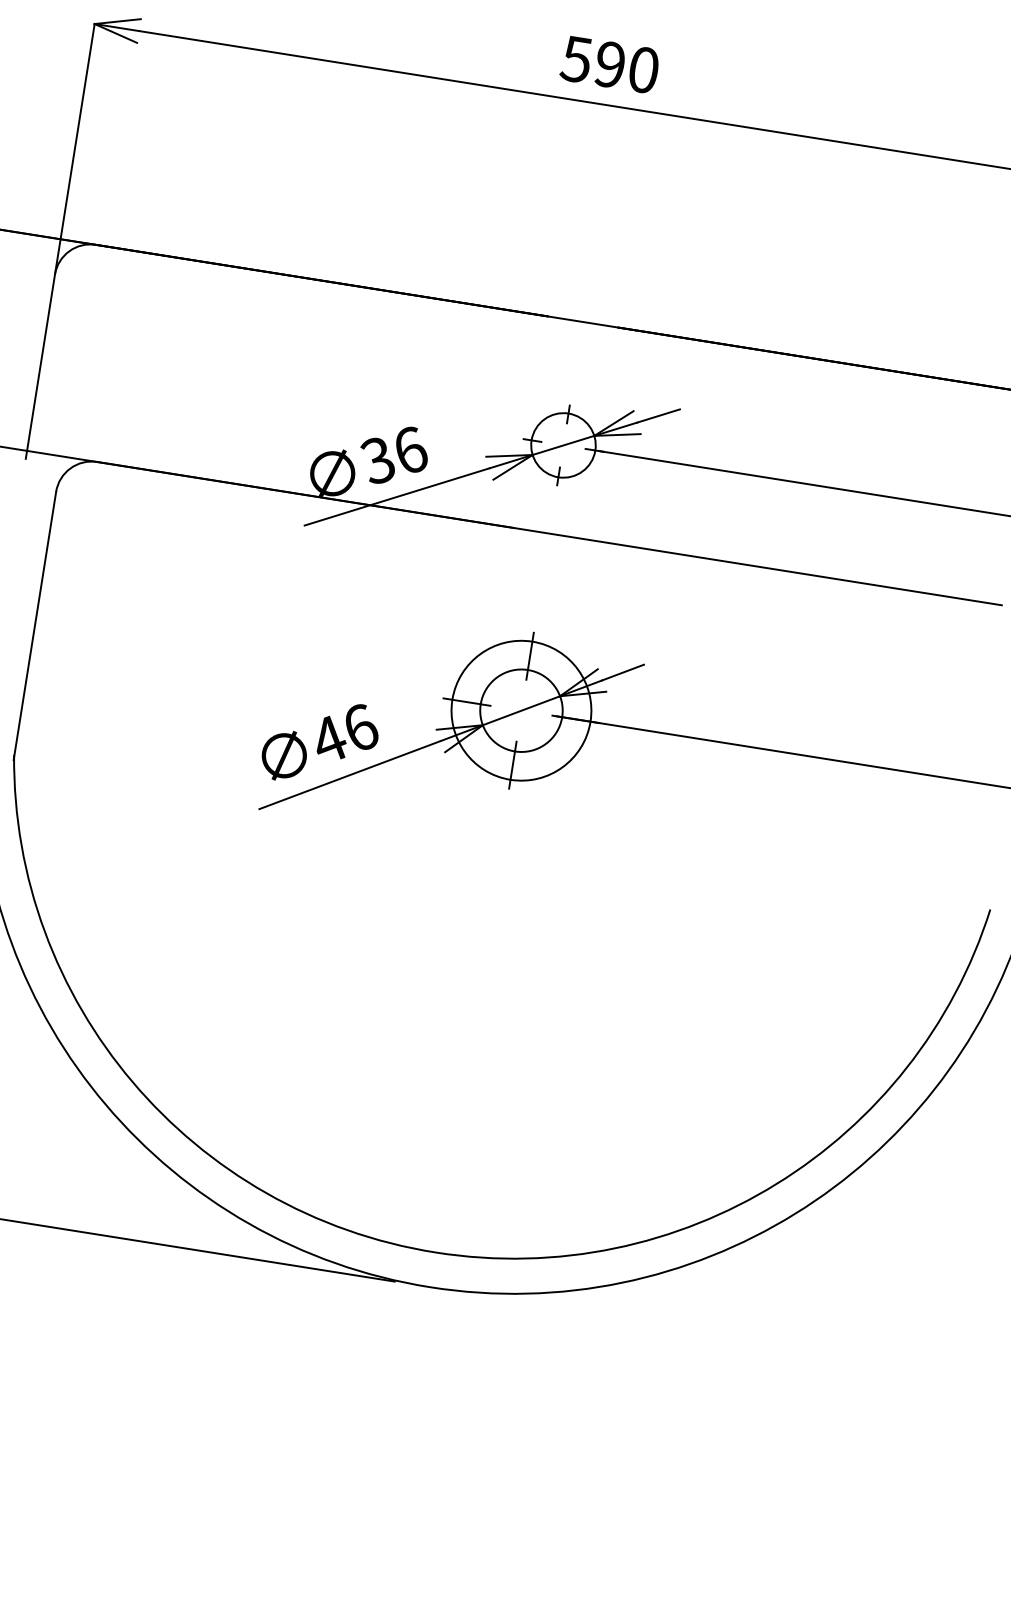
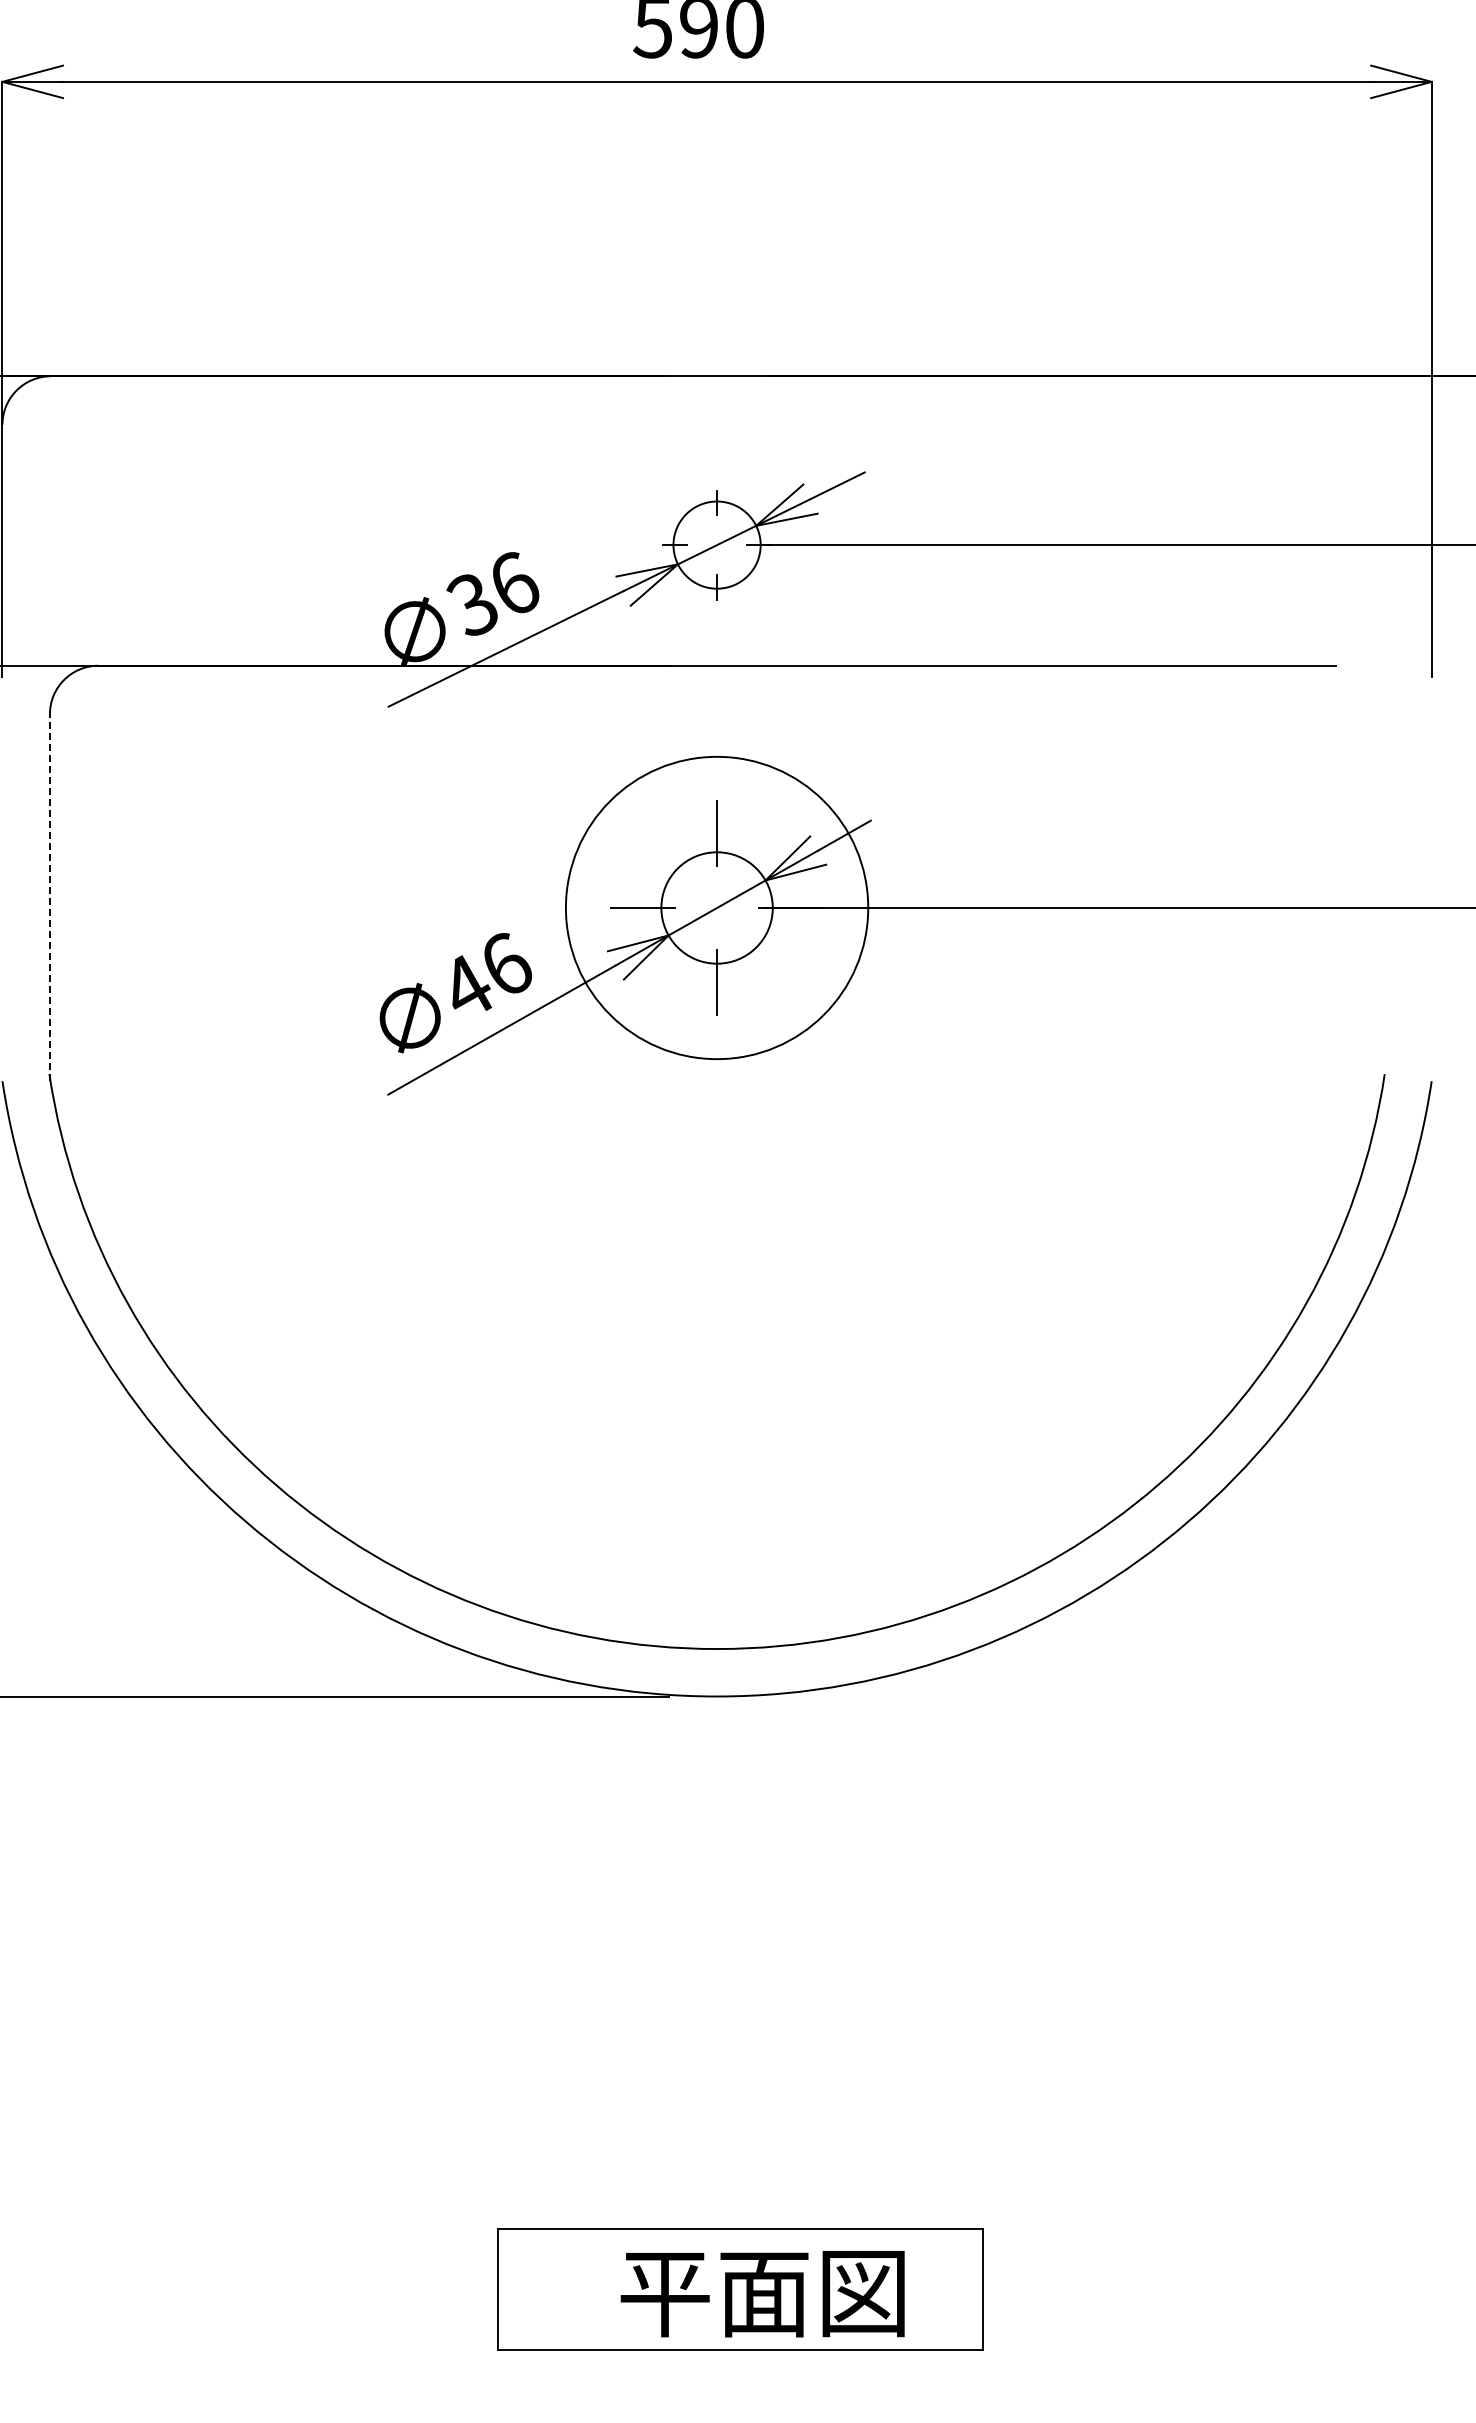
line: (34, 625) -> (49, 897), solid -> dashed
circle: (521, 710) -> (716, 907), size x1.6

